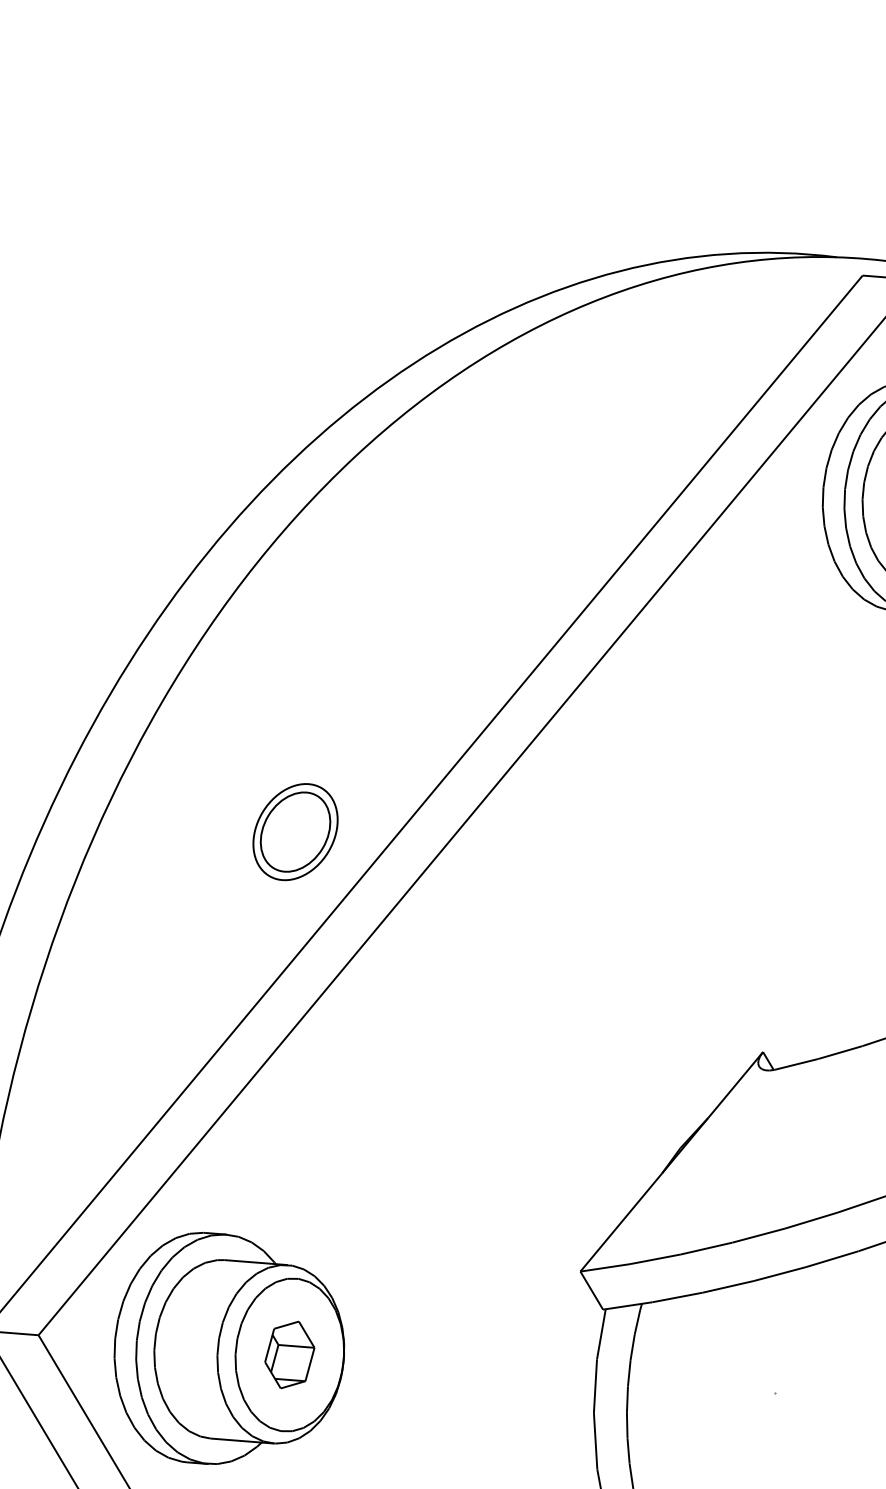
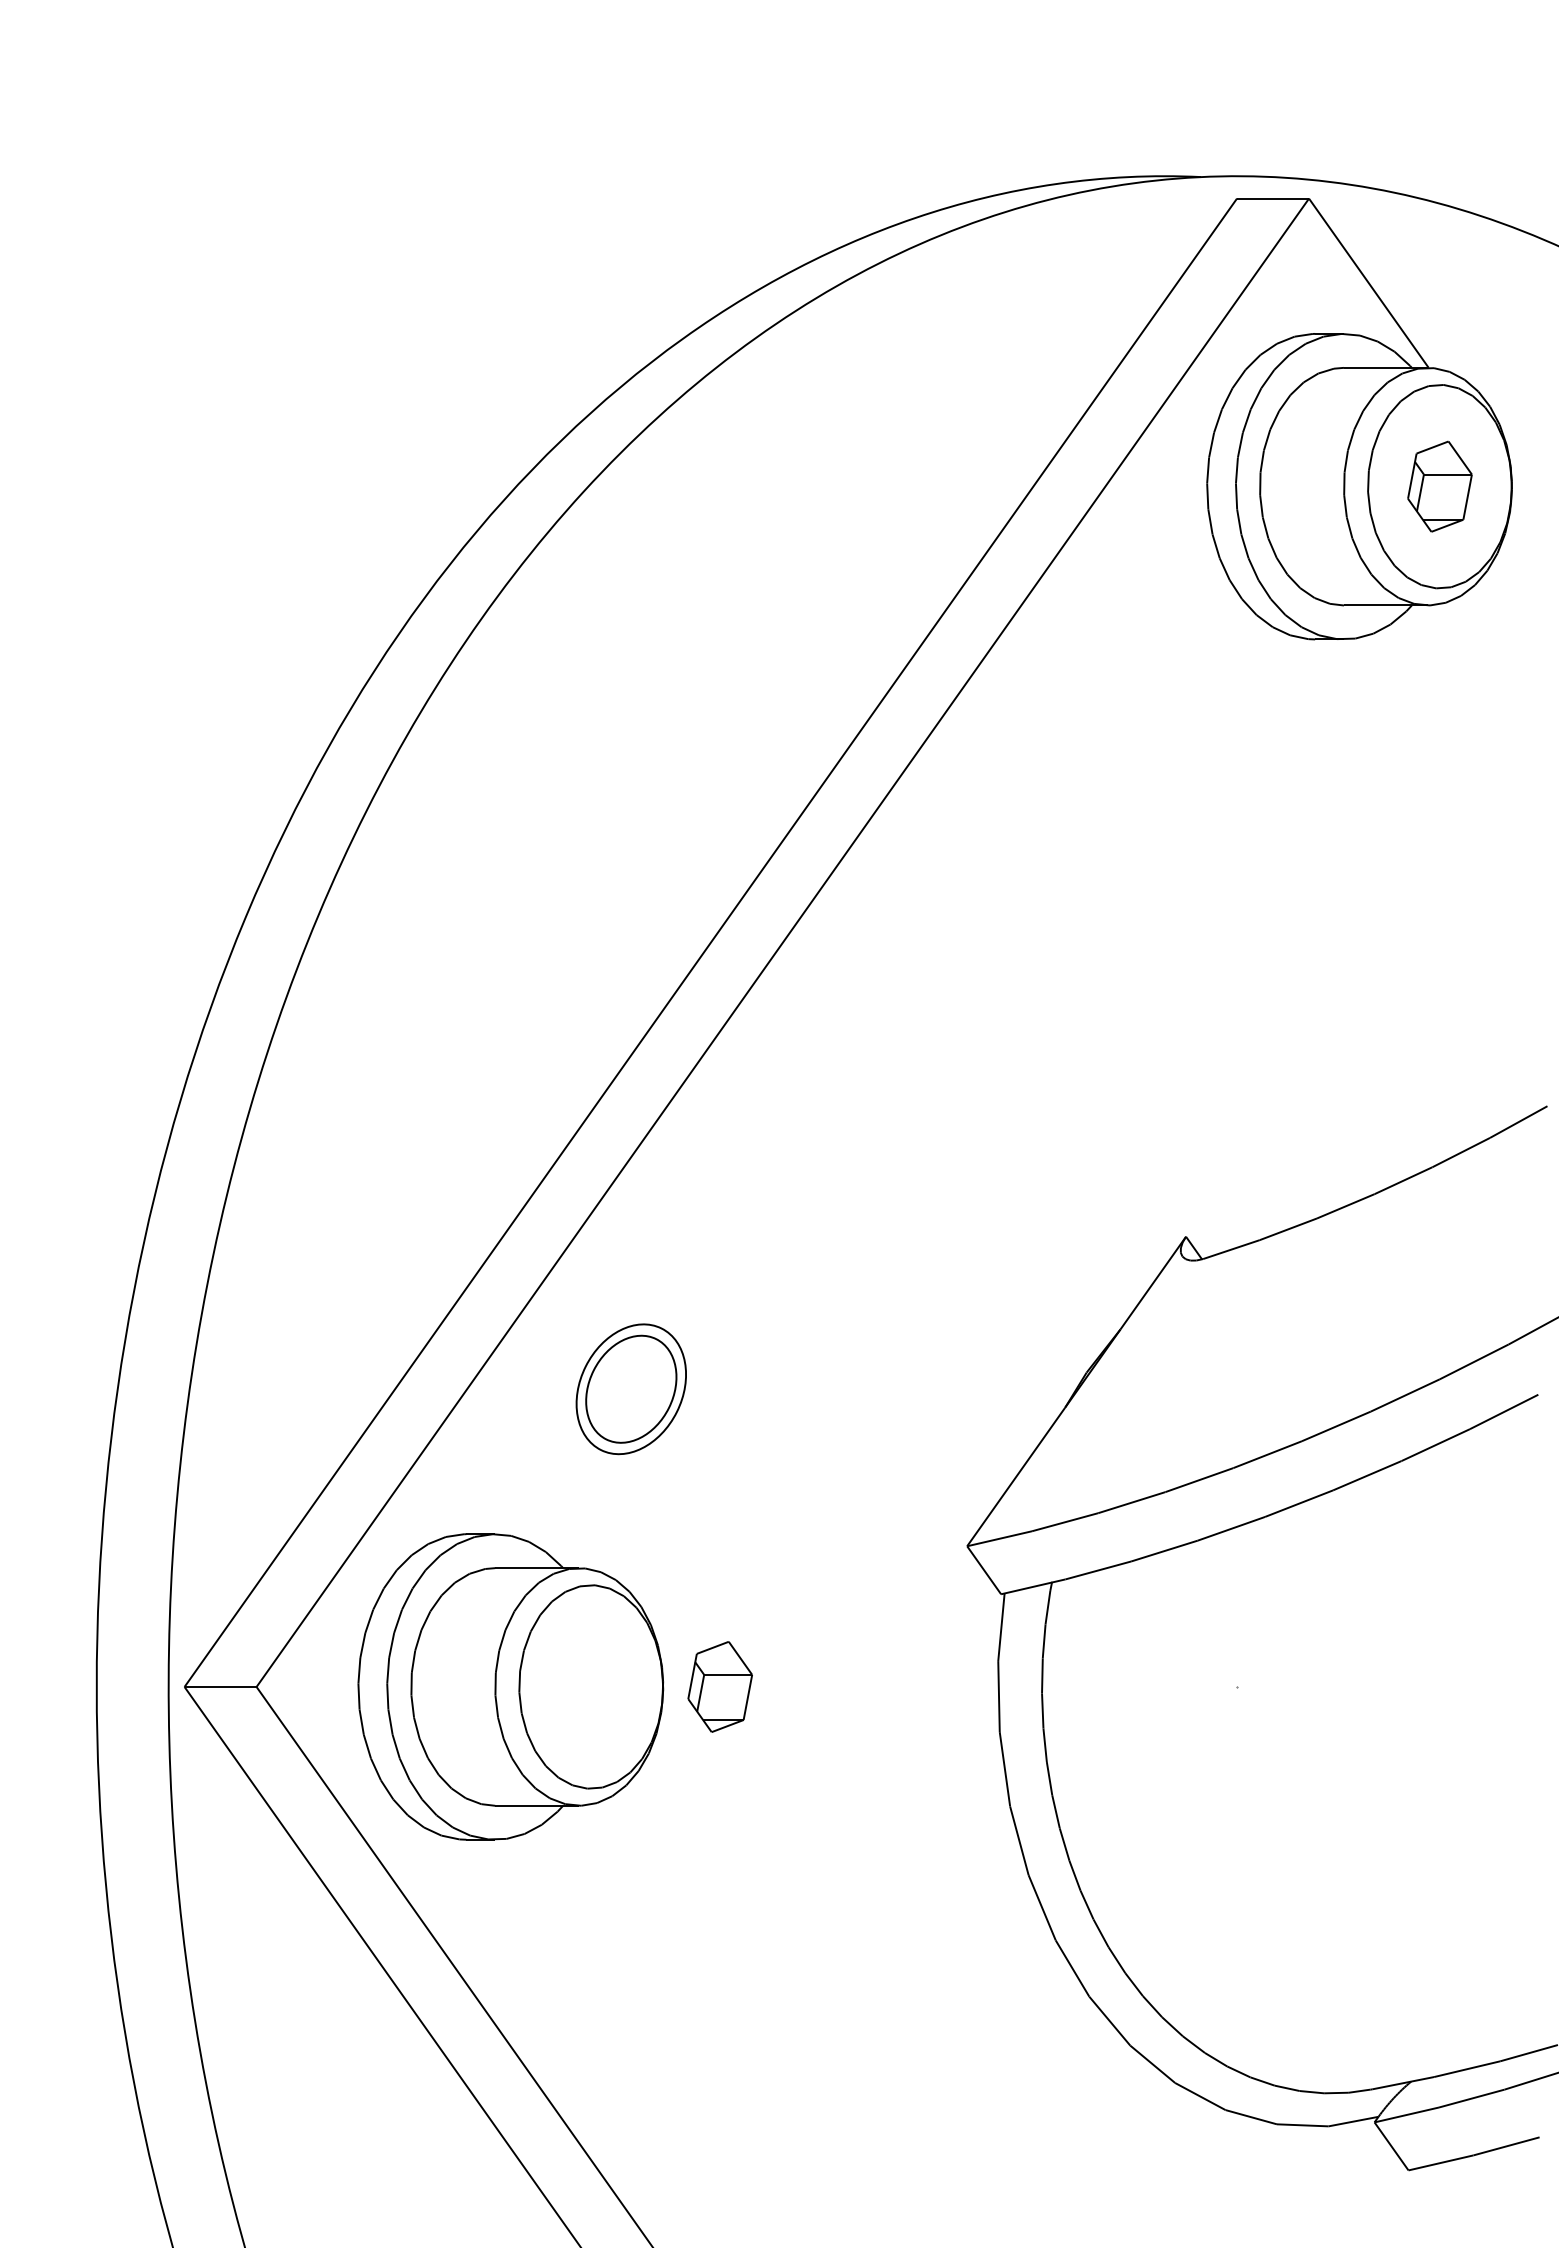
part: (294, 832) -> (630, 1389), moved
part: (289, 1354) -> (719, 1686), moved

